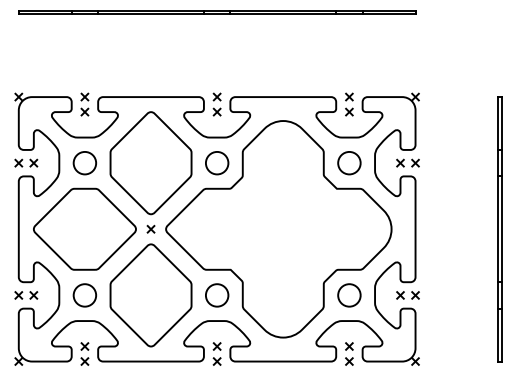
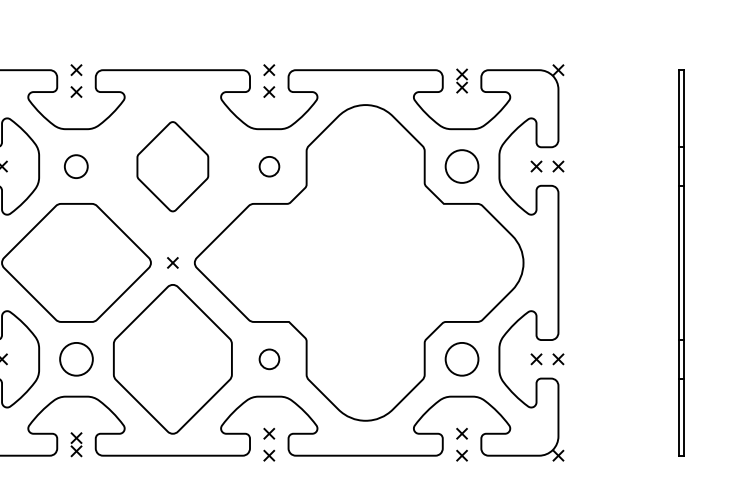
part: (349, 104) -> (462, 80), size x0.6
circle: (84, 163) -> (75, 166), size x0.7
part: (150, 163) -> (172, 166), size x0.6
circle: (217, 163) -> (269, 166), size x0.6
circle: (217, 295) -> (269, 359), size x0.6
part: (84, 353) -> (75, 443), size x0.6

